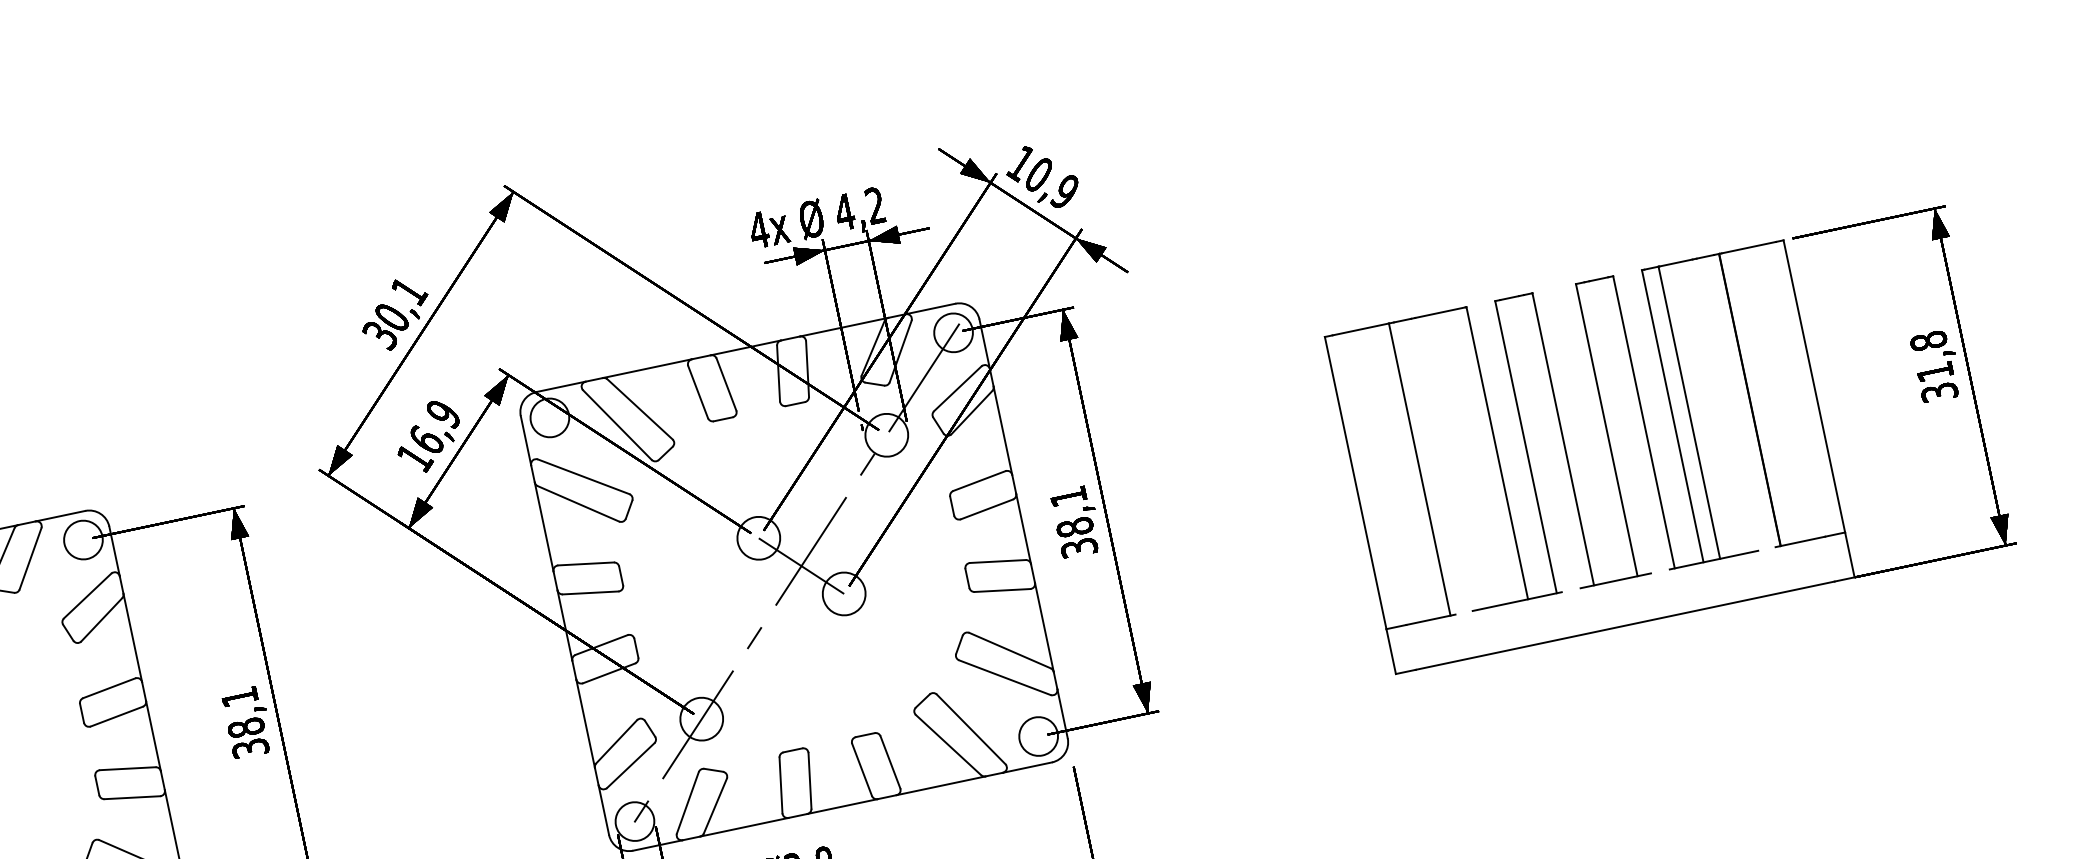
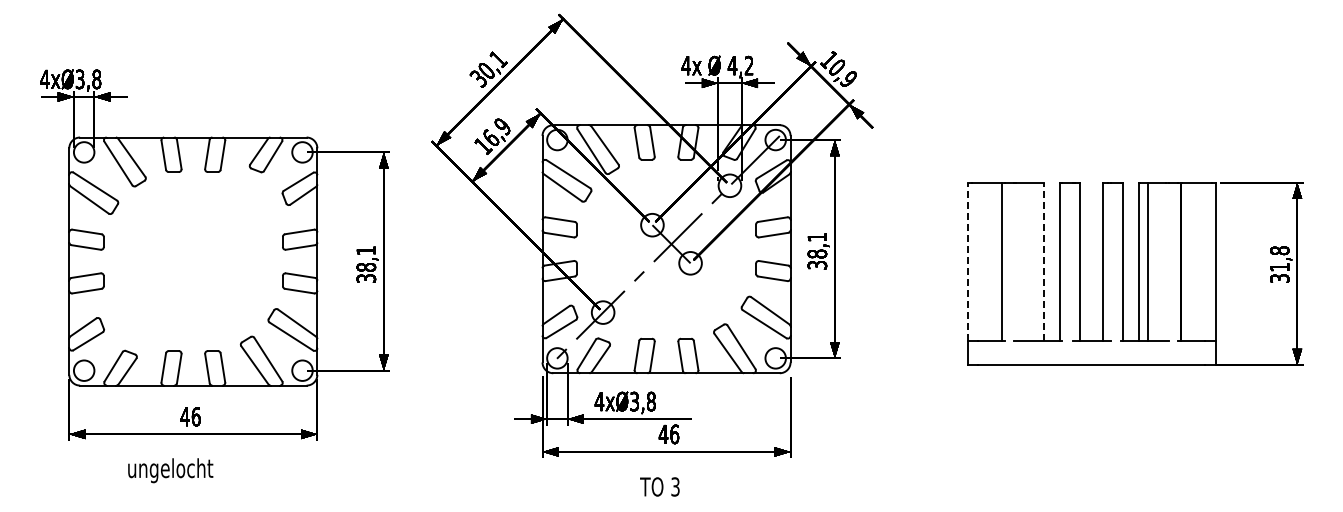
line: (1497, 452) -> (1044, 261), solid -> dashed
line: (1355, 482) -> (967, 261), solid -> dashed

